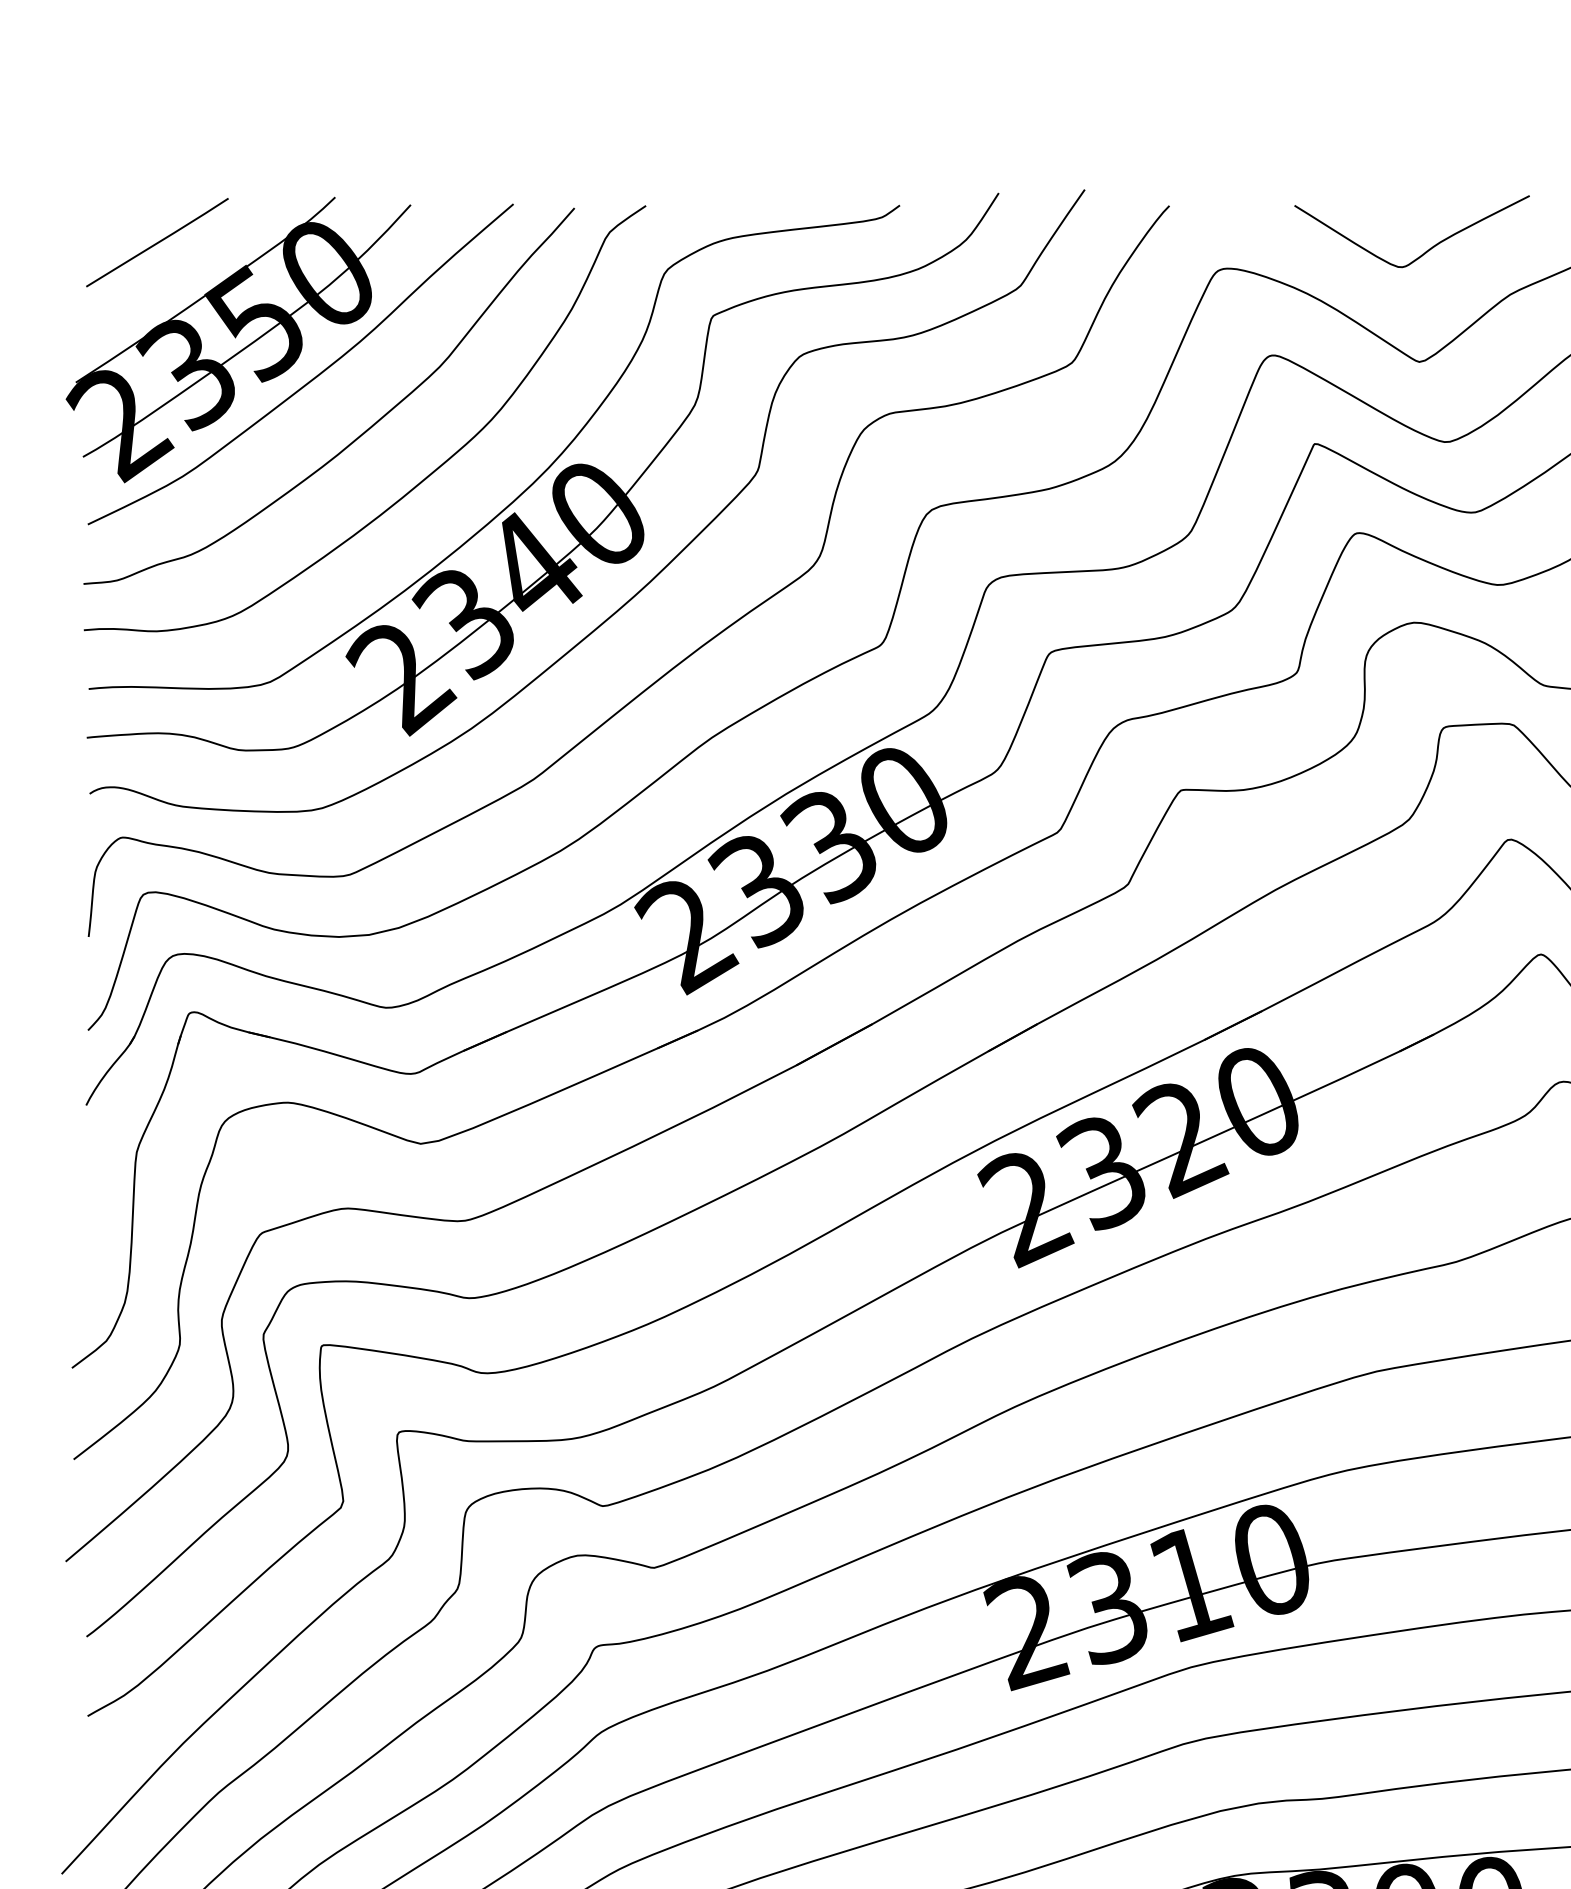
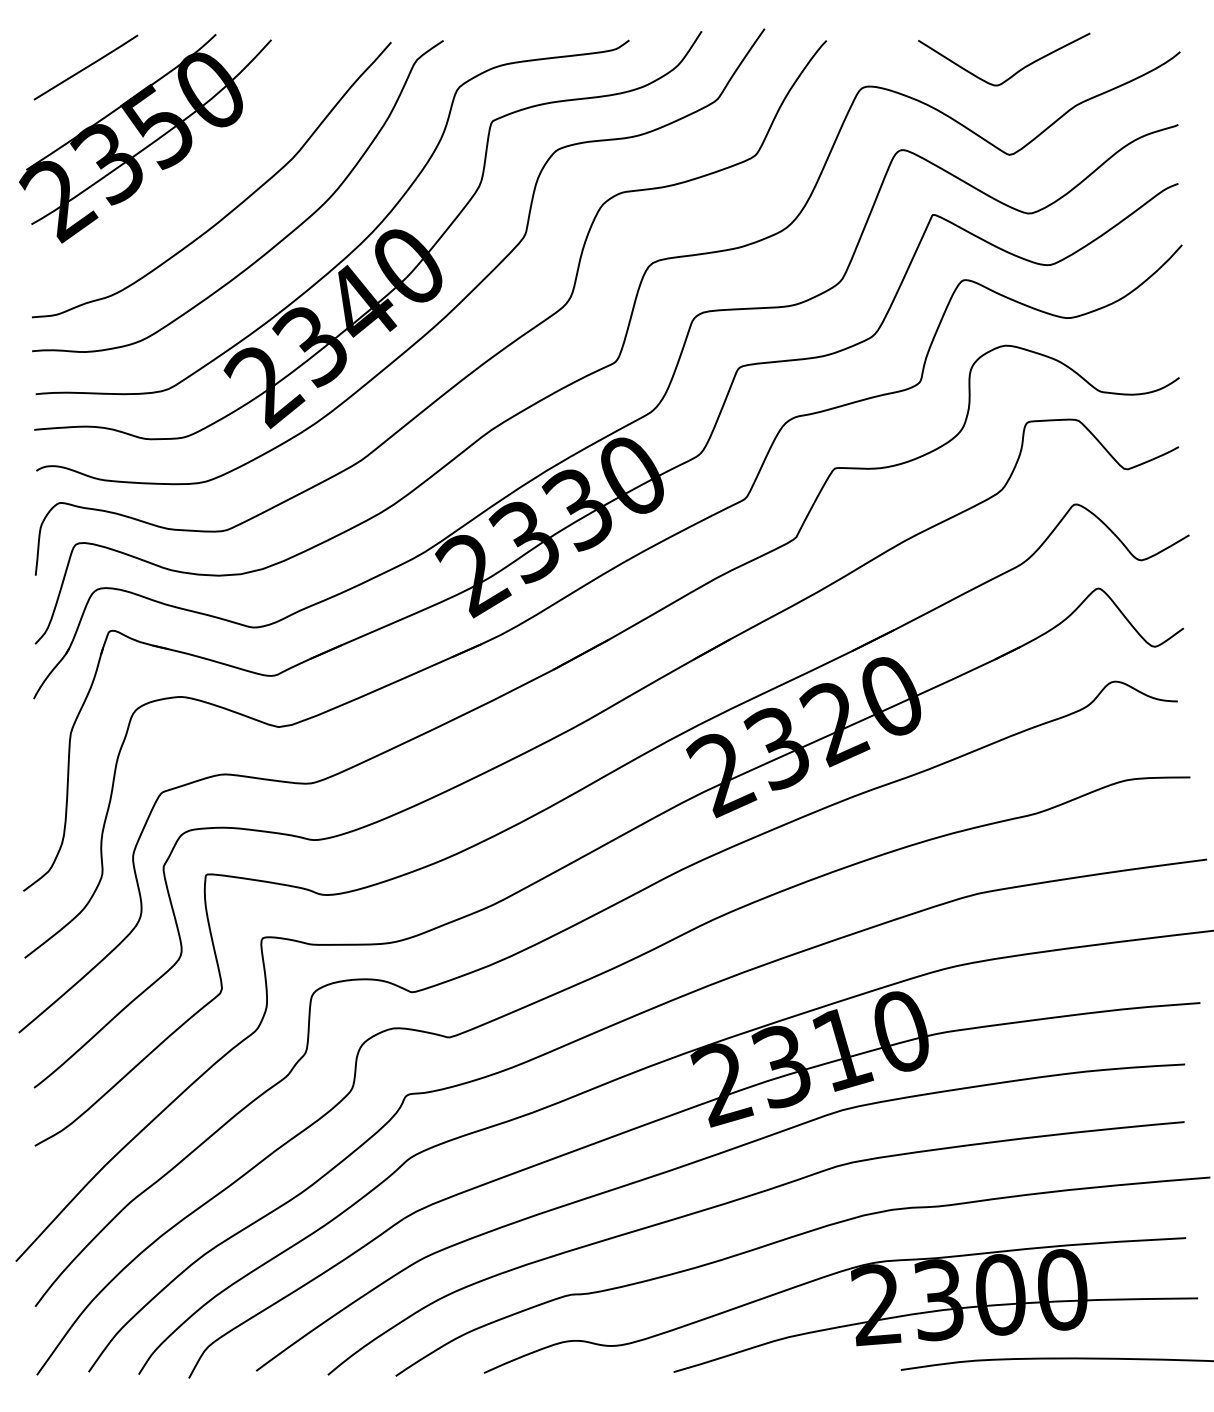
curve: (312, 377) -> (199, 166), removed

